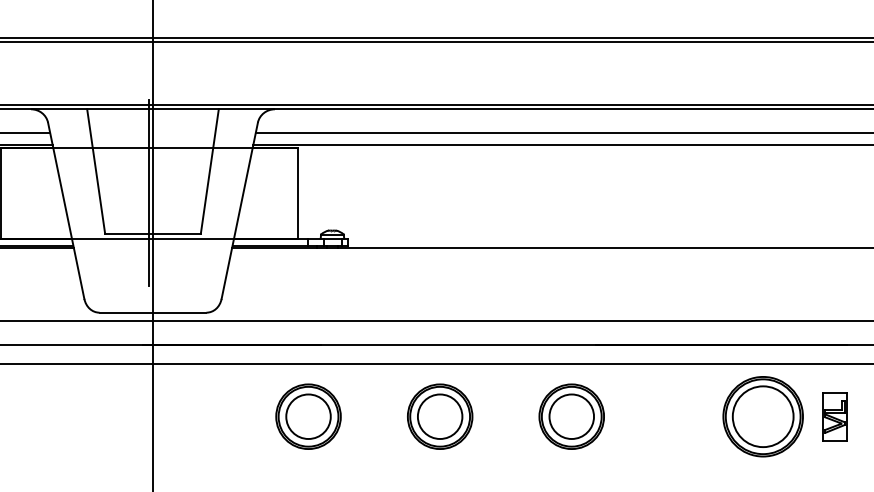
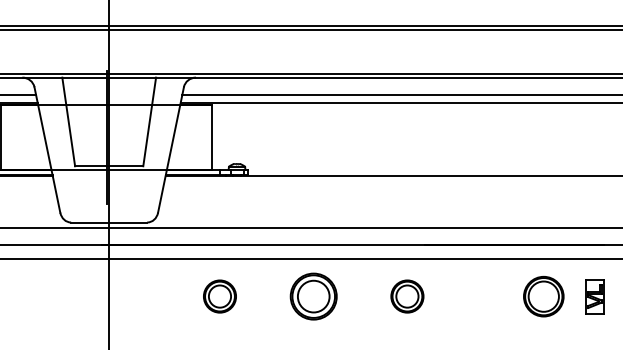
part: (308, 416) -> (219, 296), size x0.7
part: (571, 416) -> (407, 296), size x0.7
part: (762, 416) -> (543, 296), size x0.7

